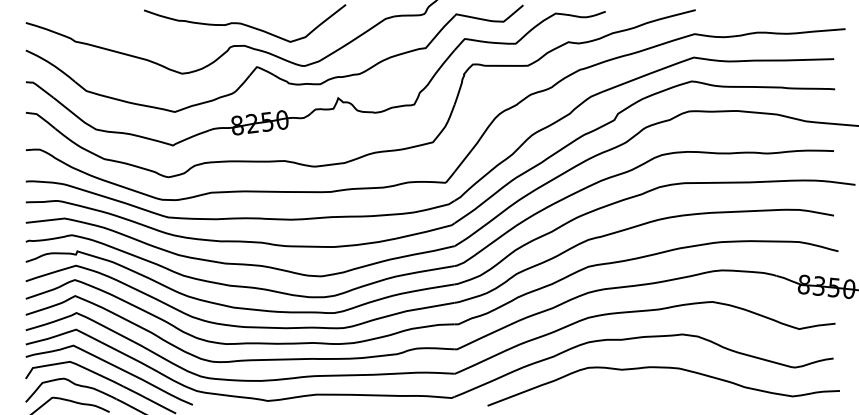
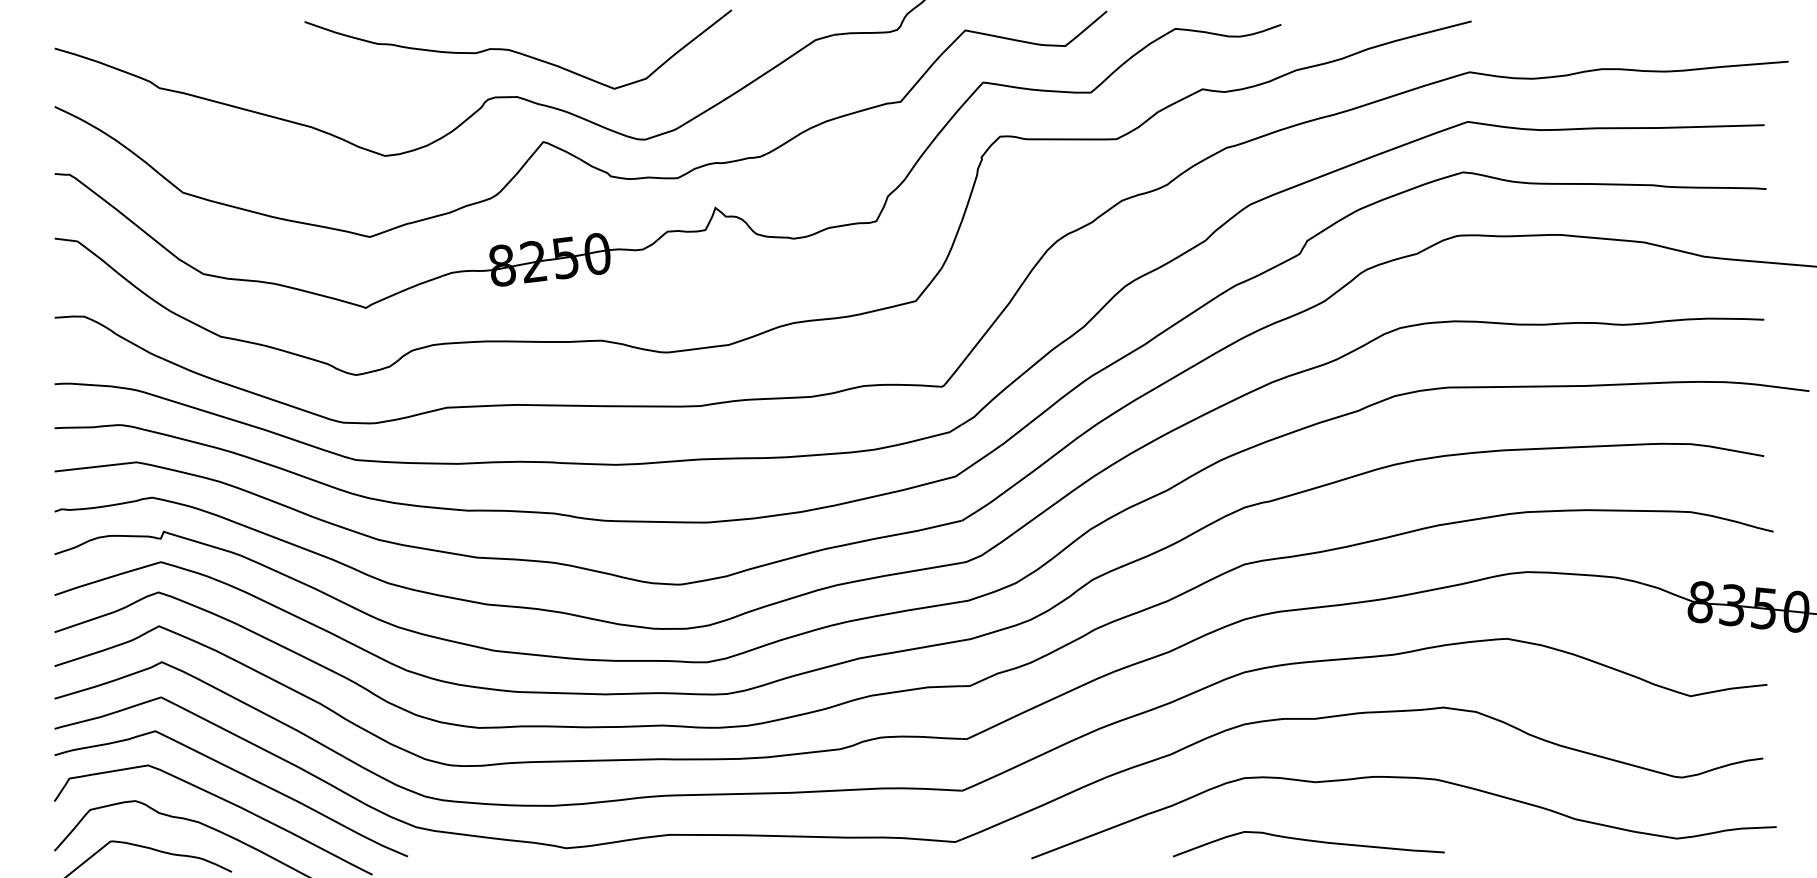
curve: (618, 398) -> (1308, 843), added

